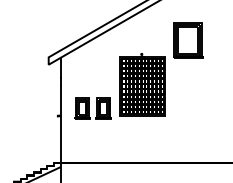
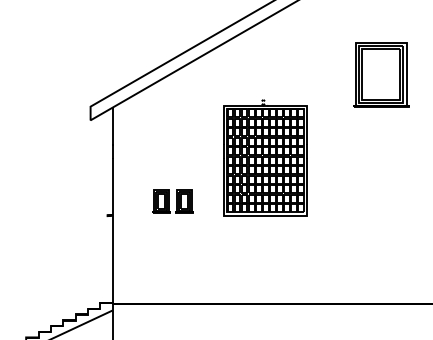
part: (188, 40) -> (381, 75), moved
part: (92, 108) -> (171, 201), size x0.6

